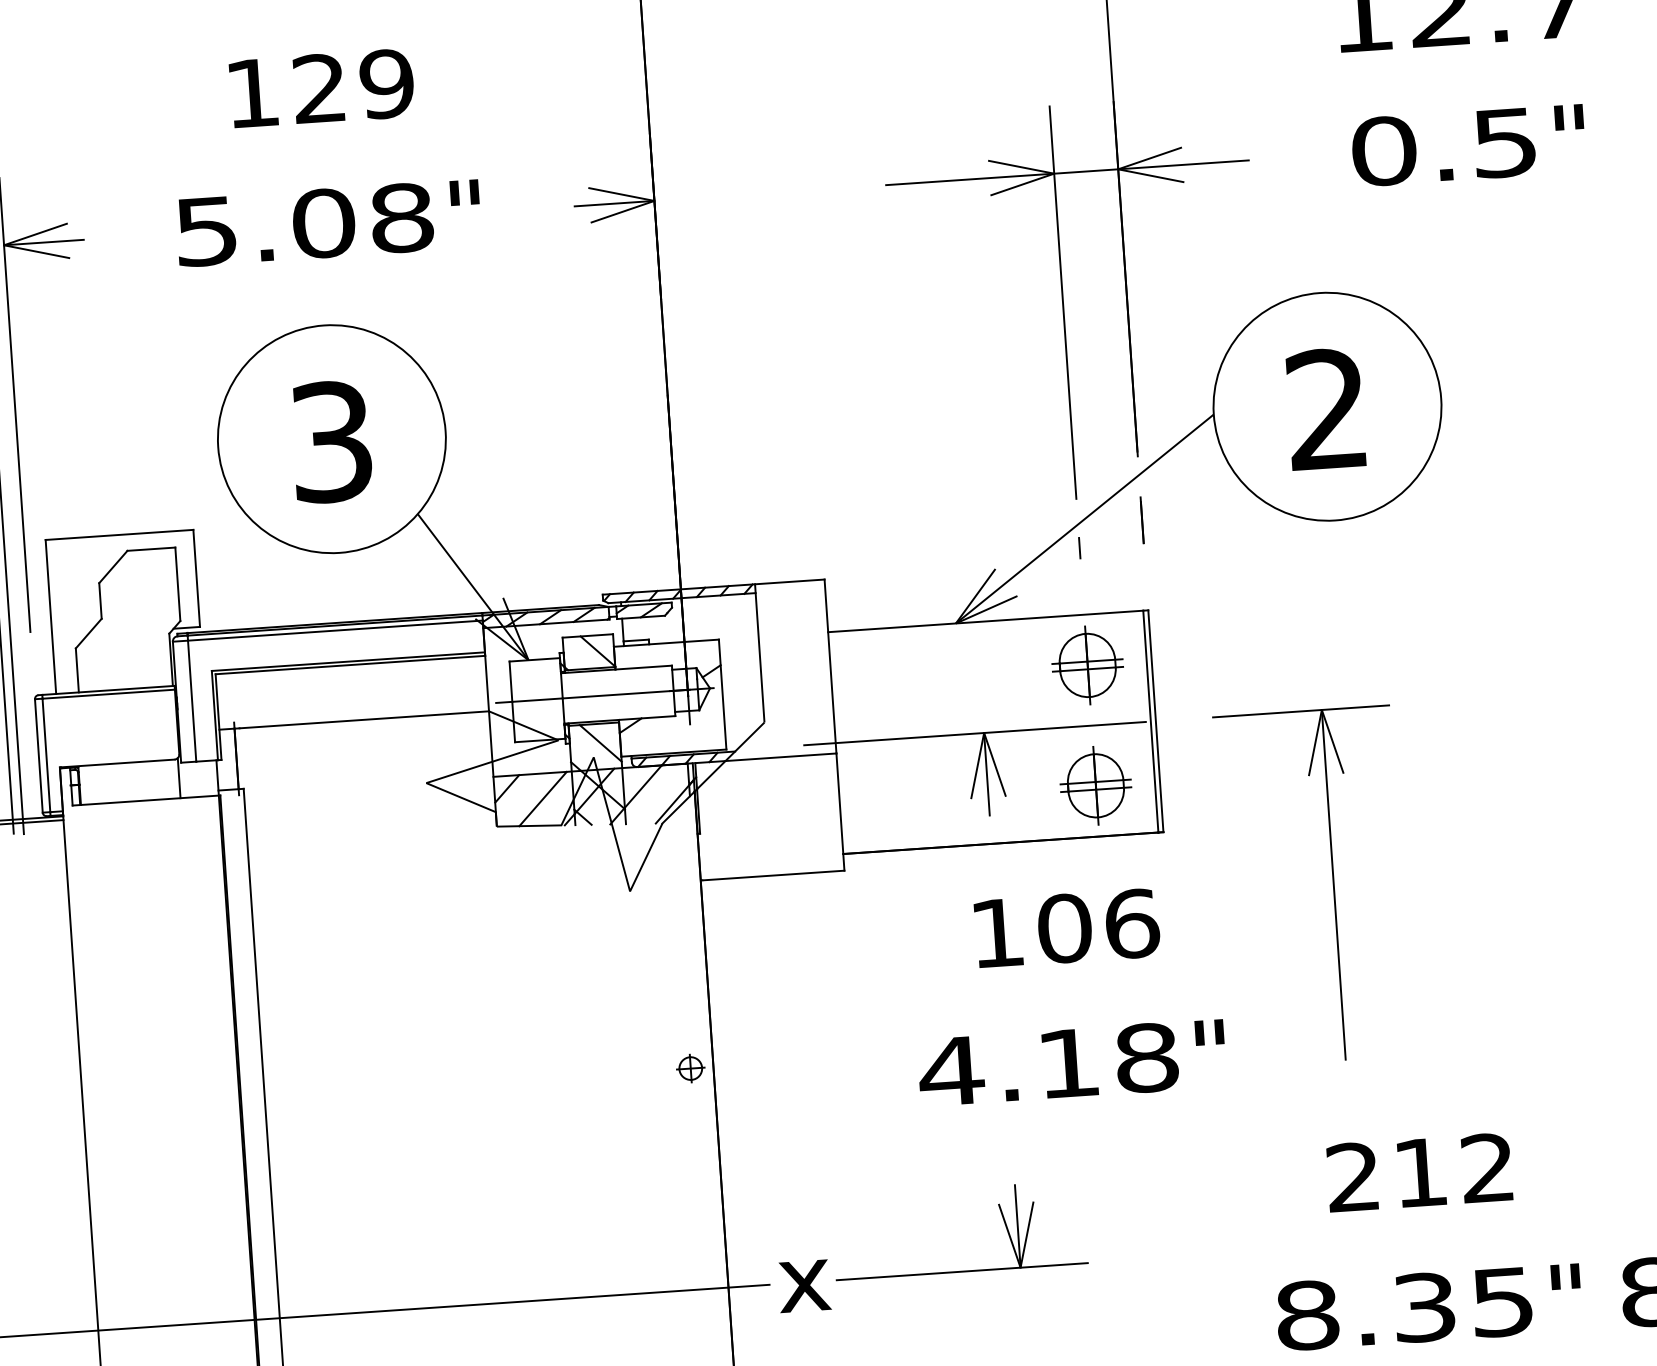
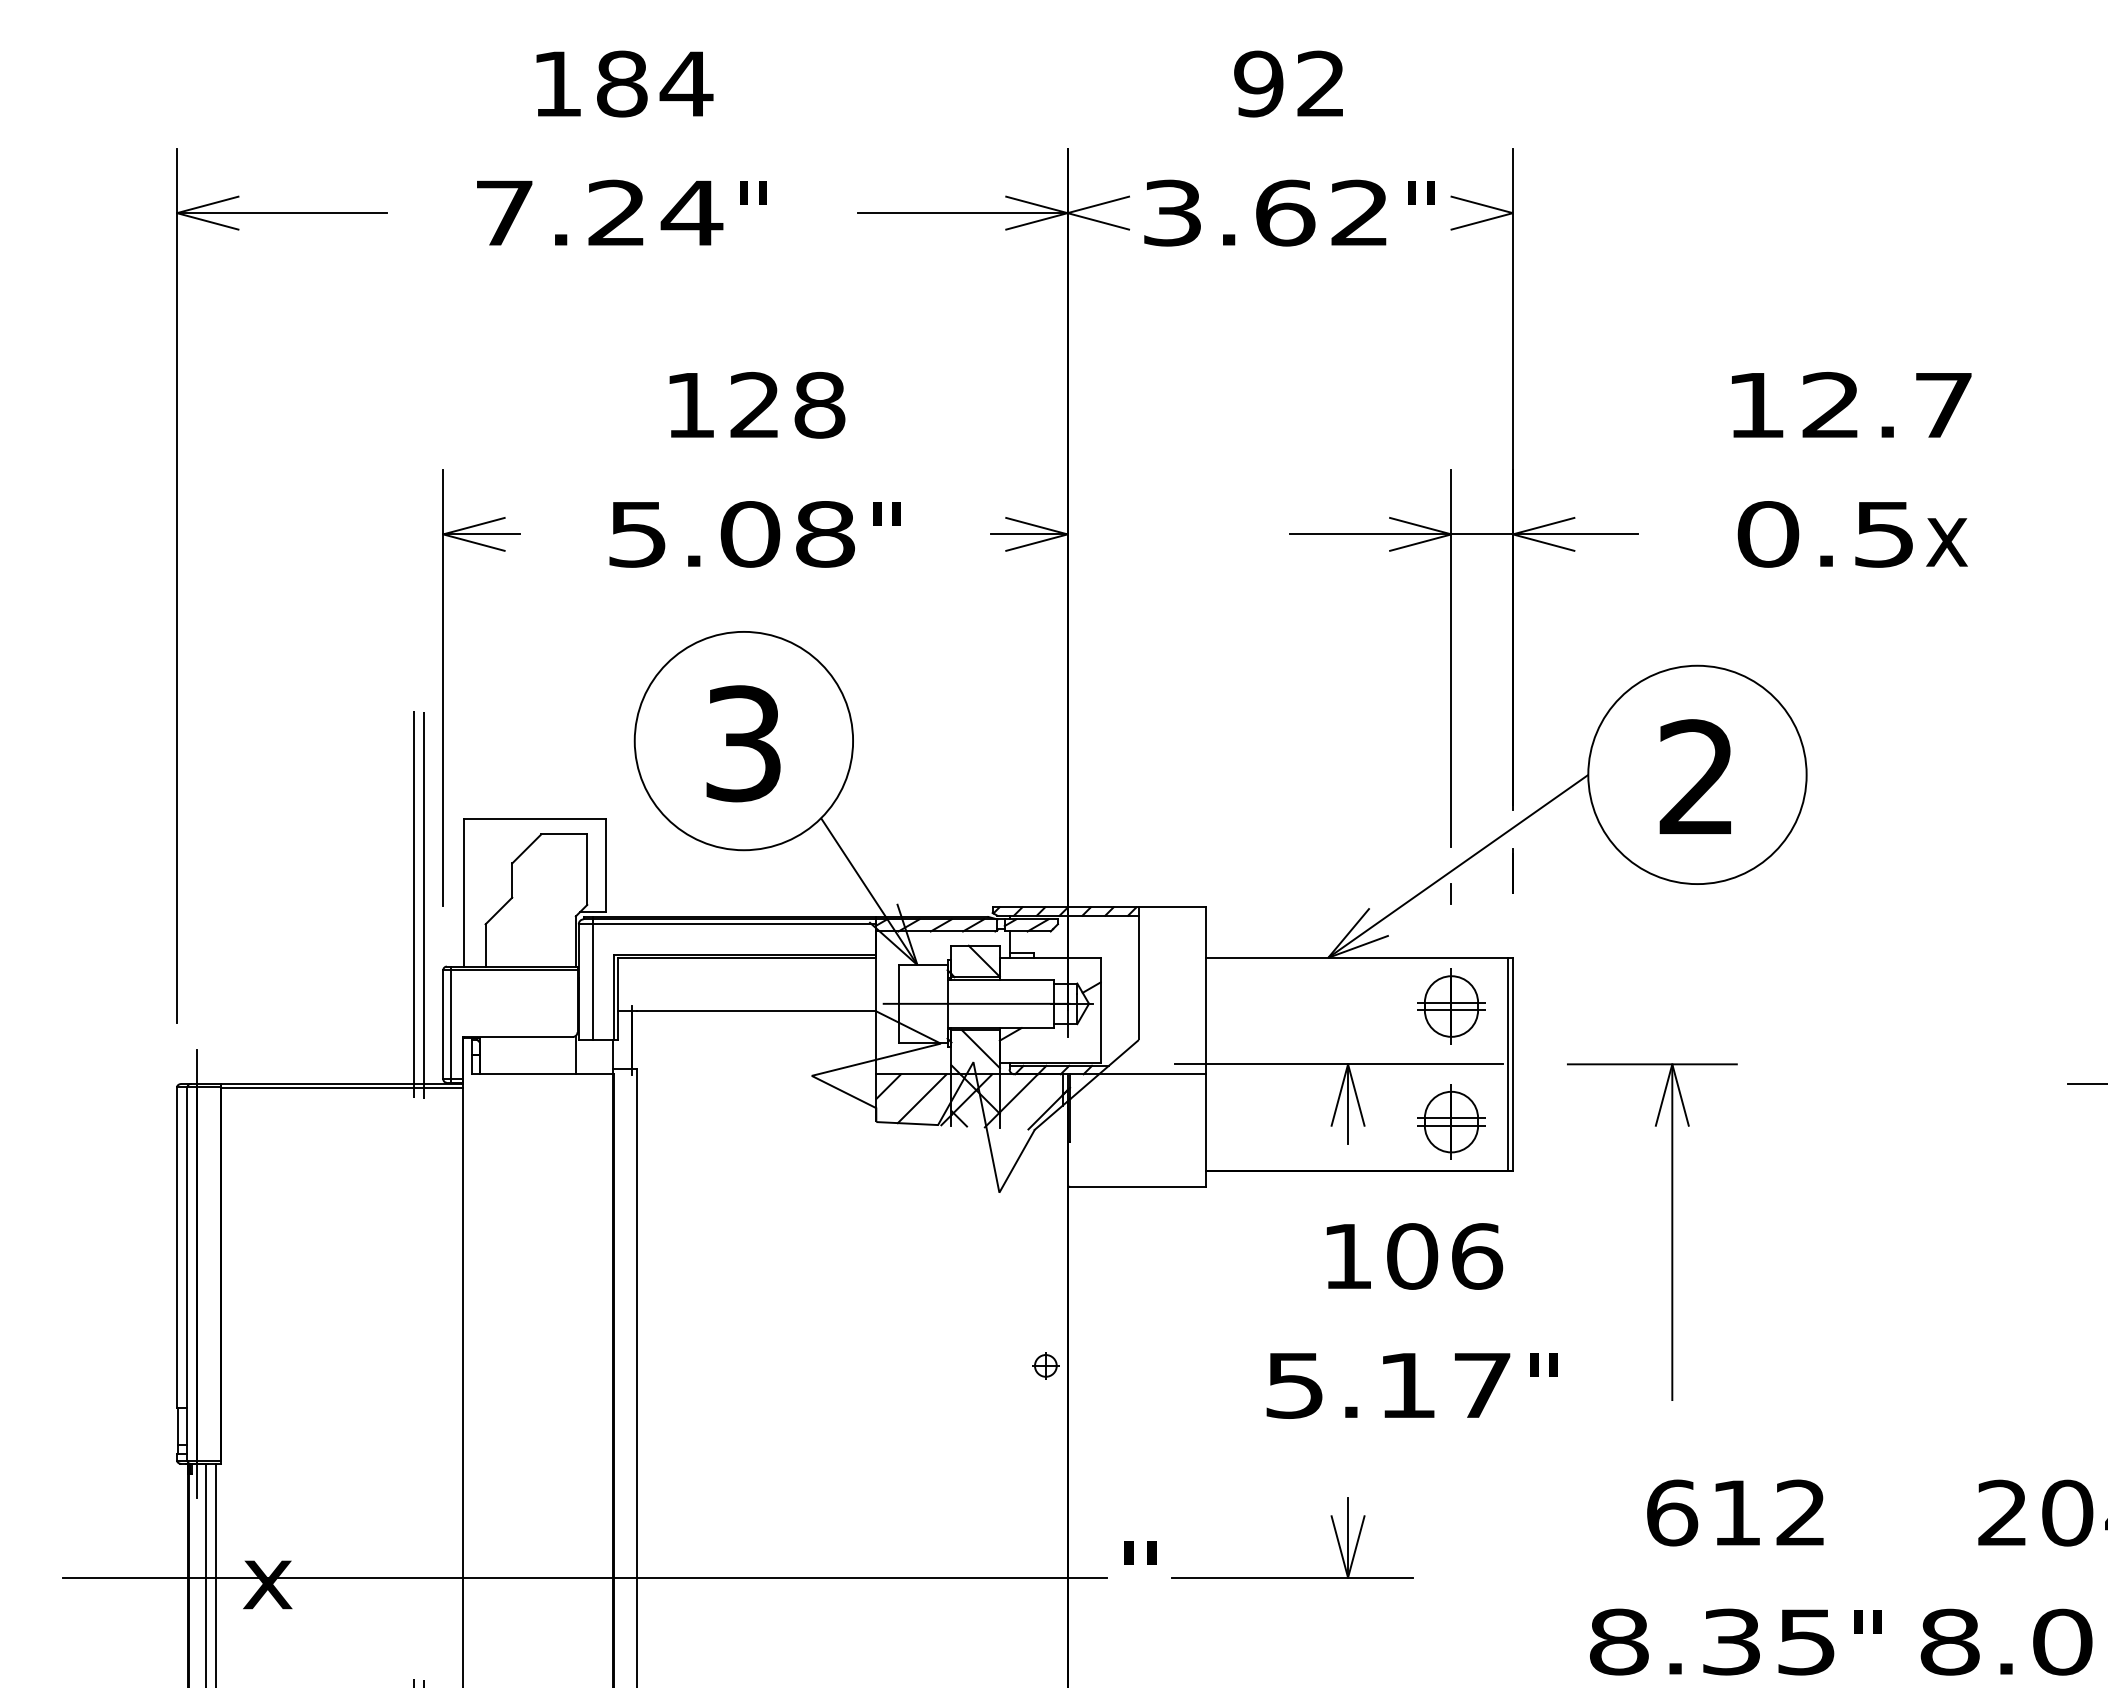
text: (386, 84) -> (819, 405), 129 -> 128
text: (1569, 138) -> (1946, 534), " -> x
text: (1048, 1064) -> (1387, 1385), 4.18 -> 5.17
text: (1353, 1176) -> (1672, 1512), 212 -> 612
text: (804, 1278) -> (1140, 1573), x -> "

